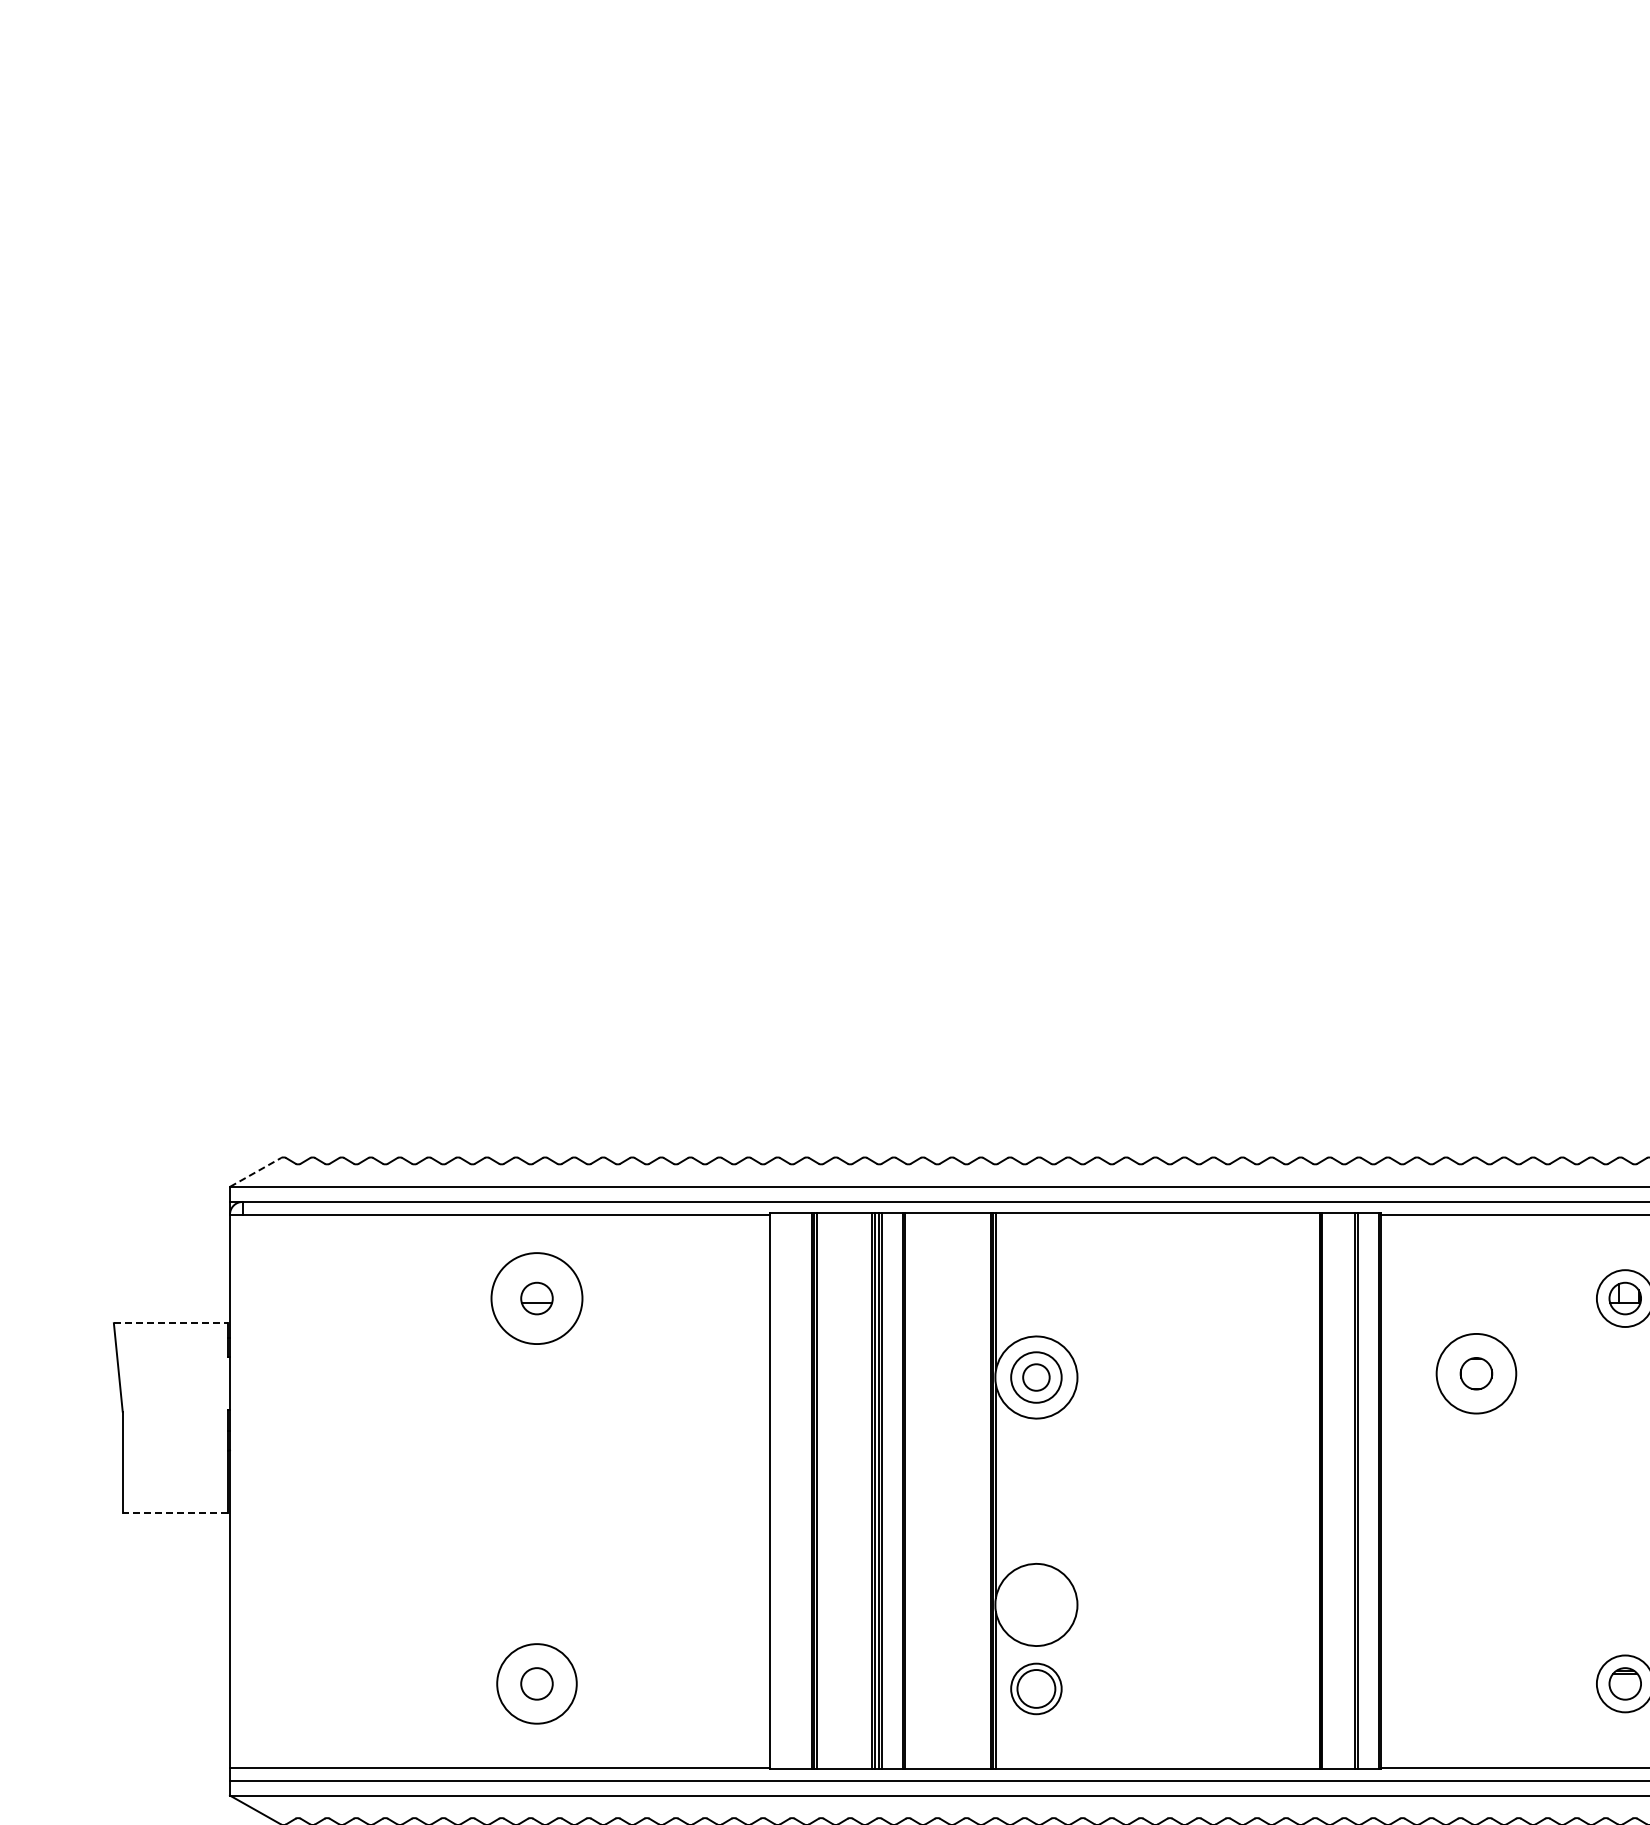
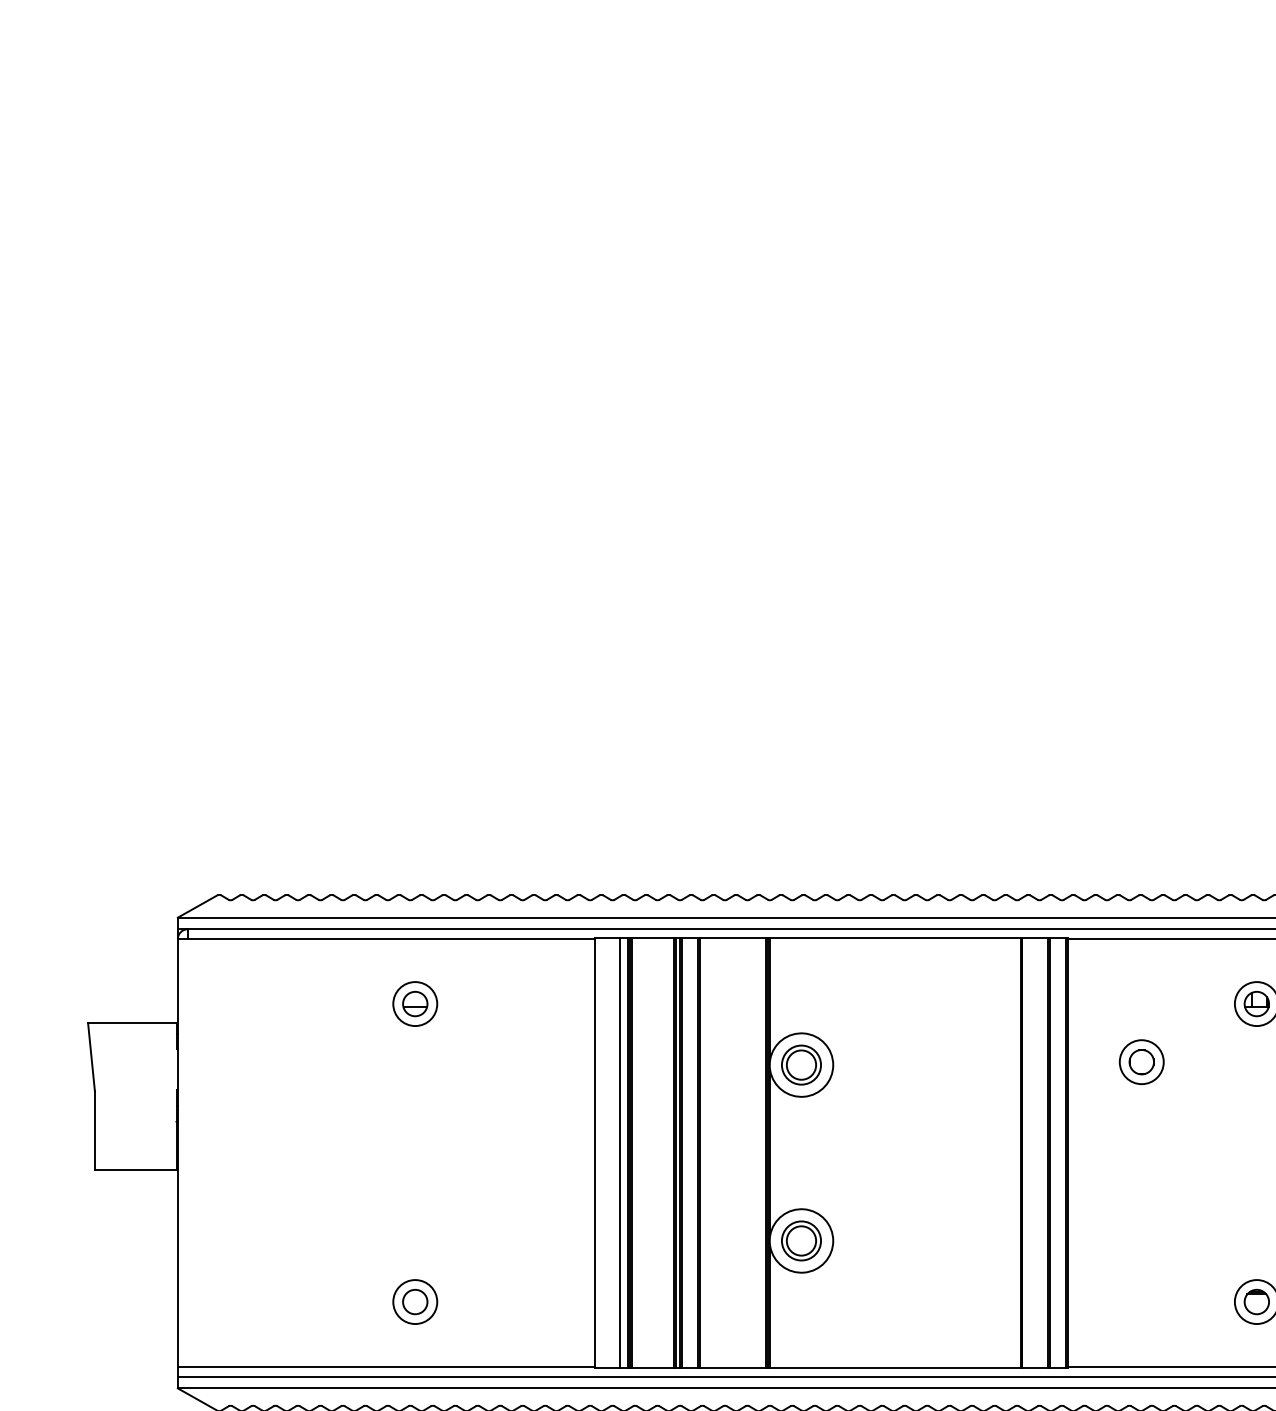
line: (256, 1172) -> (198, 906), dashed -> solid
circle: (536, 1298) -> (414, 1003), size x0.62
line: (171, 1323) -> (132, 1023), dashed -> solid
circle: (1476, 1373) -> (1141, 1061), size x0.71
circle: (1036, 1377) -> (801, 1065), size x1.43
line: (801, 1491) -> (619, 1153), added
line: (175, 1512) -> (135, 1169), dashed -> solid
circle: (536, 1683) -> (414, 1301), size x0.71
part: (1036, 1688) -> (801, 1240), moved

